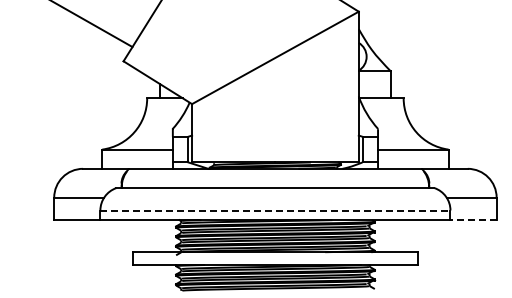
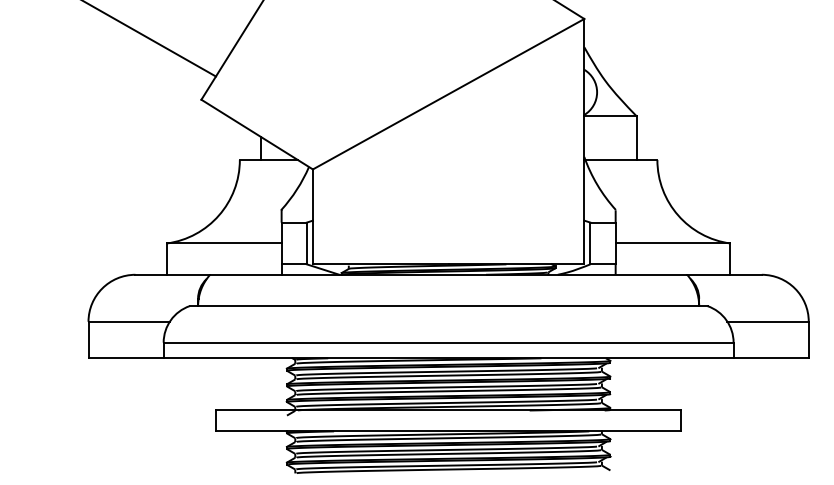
line: (275, 210) -> (448, 342), dashed -> solid
line: (473, 220) -> (771, 358), dashed -> solid

